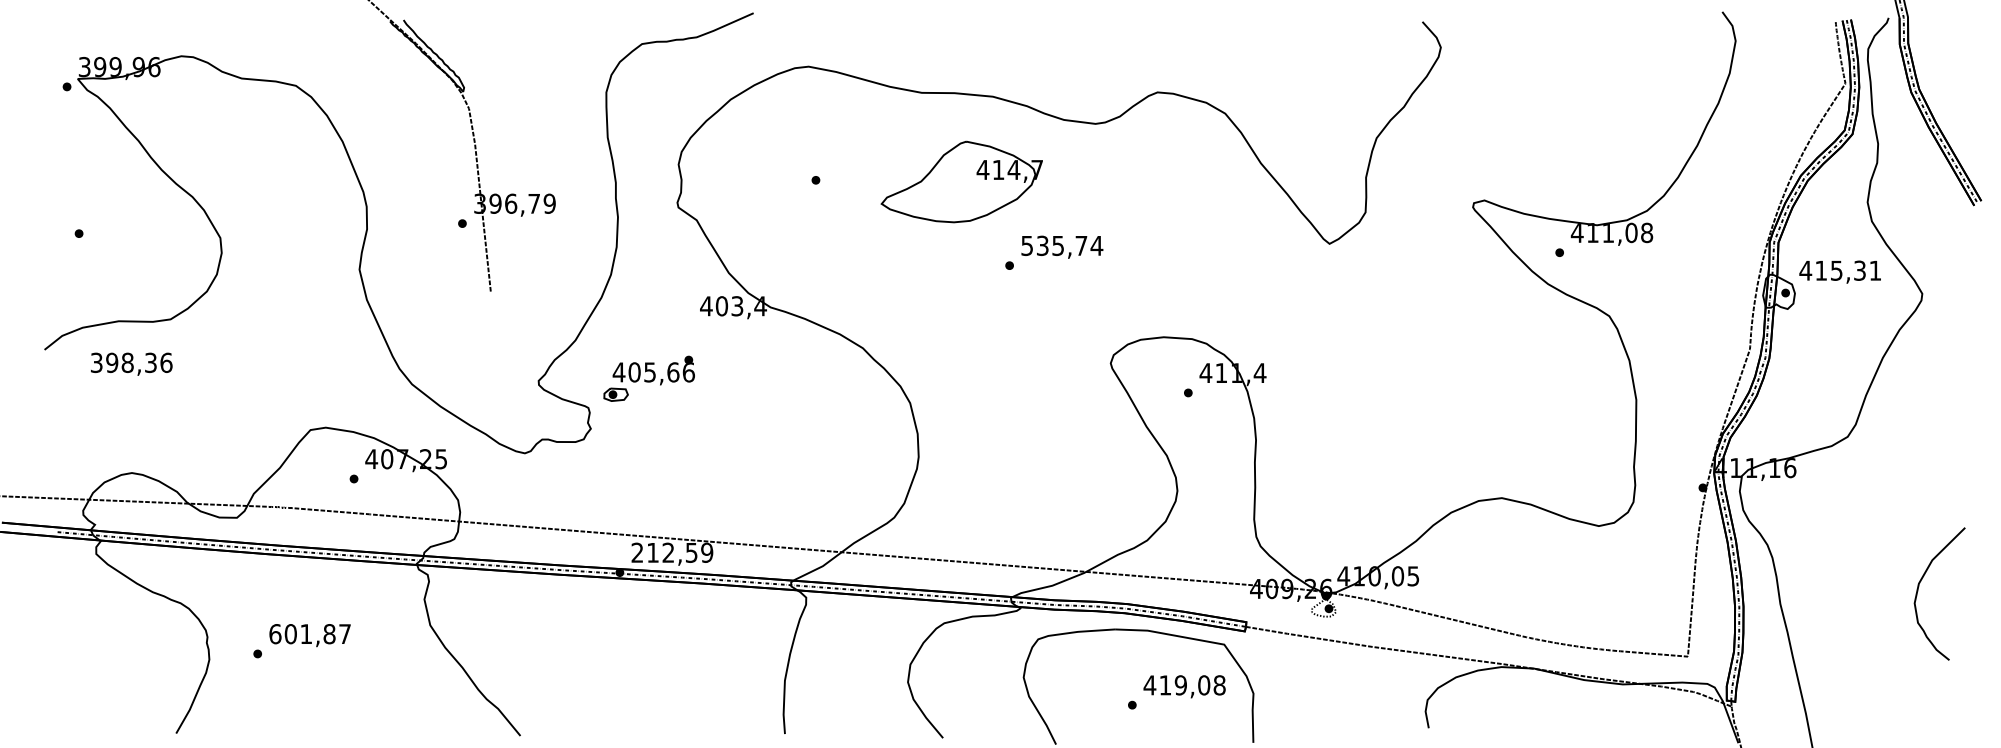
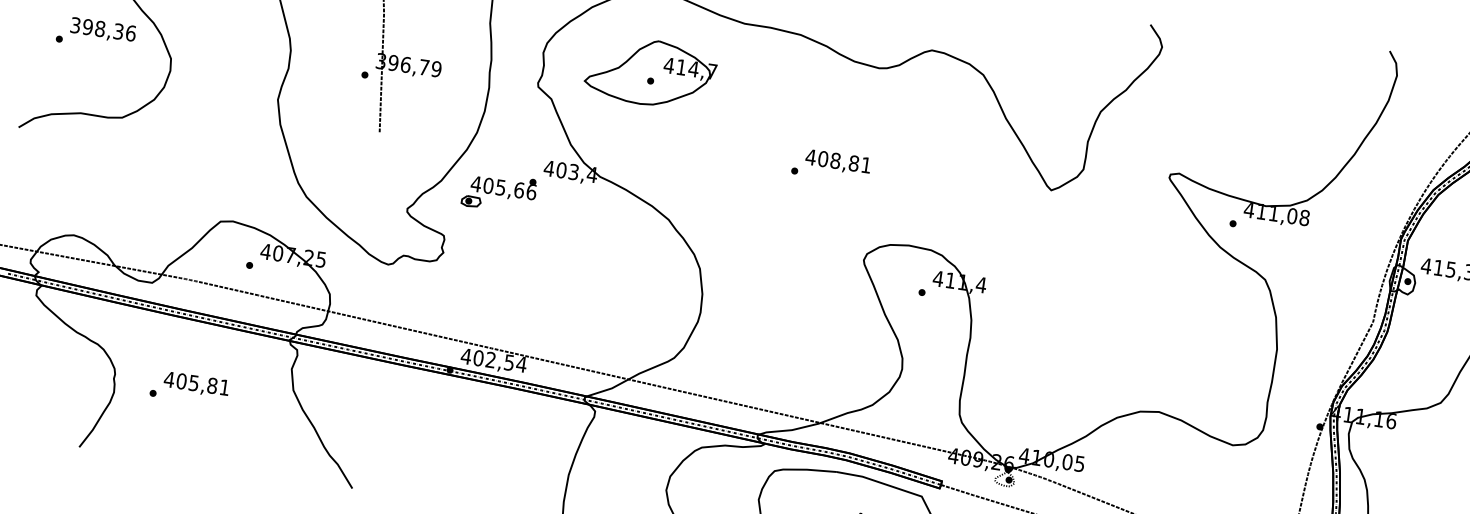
part: (961, 181) -> (650, 72), moved
text: (1061, 245) -> (838, 160), 535,74 -> 408,81
text: (131, 363) -> (103, 29), moved
part: (648, 378) -> (498, 192), moved
text: (672, 552) -> (494, 360), 212,59 -> 402,54
text: (309, 634) -> (196, 383), 601,87 -> 405,81

